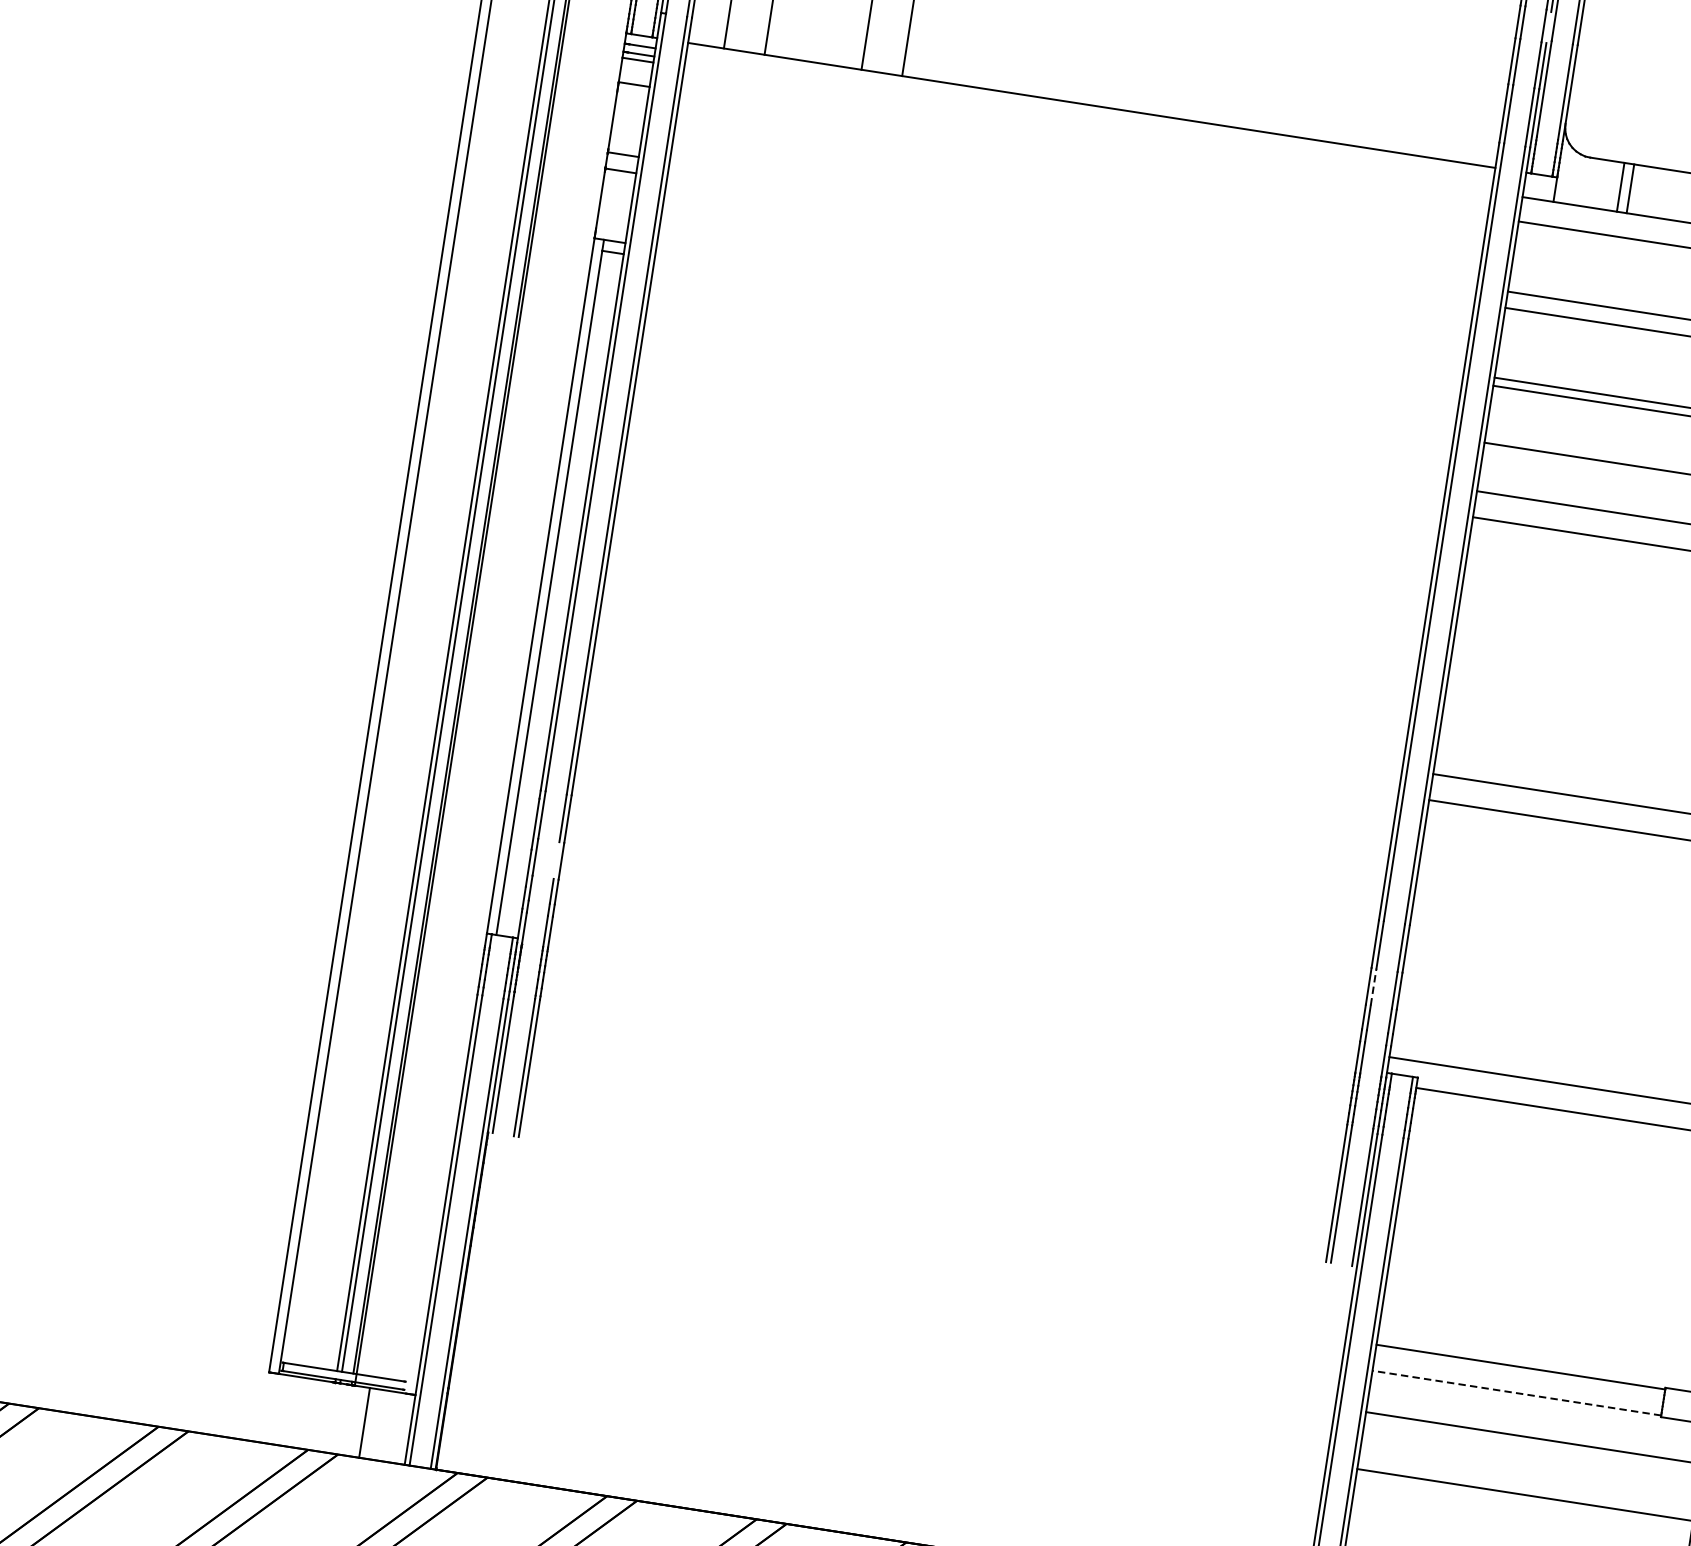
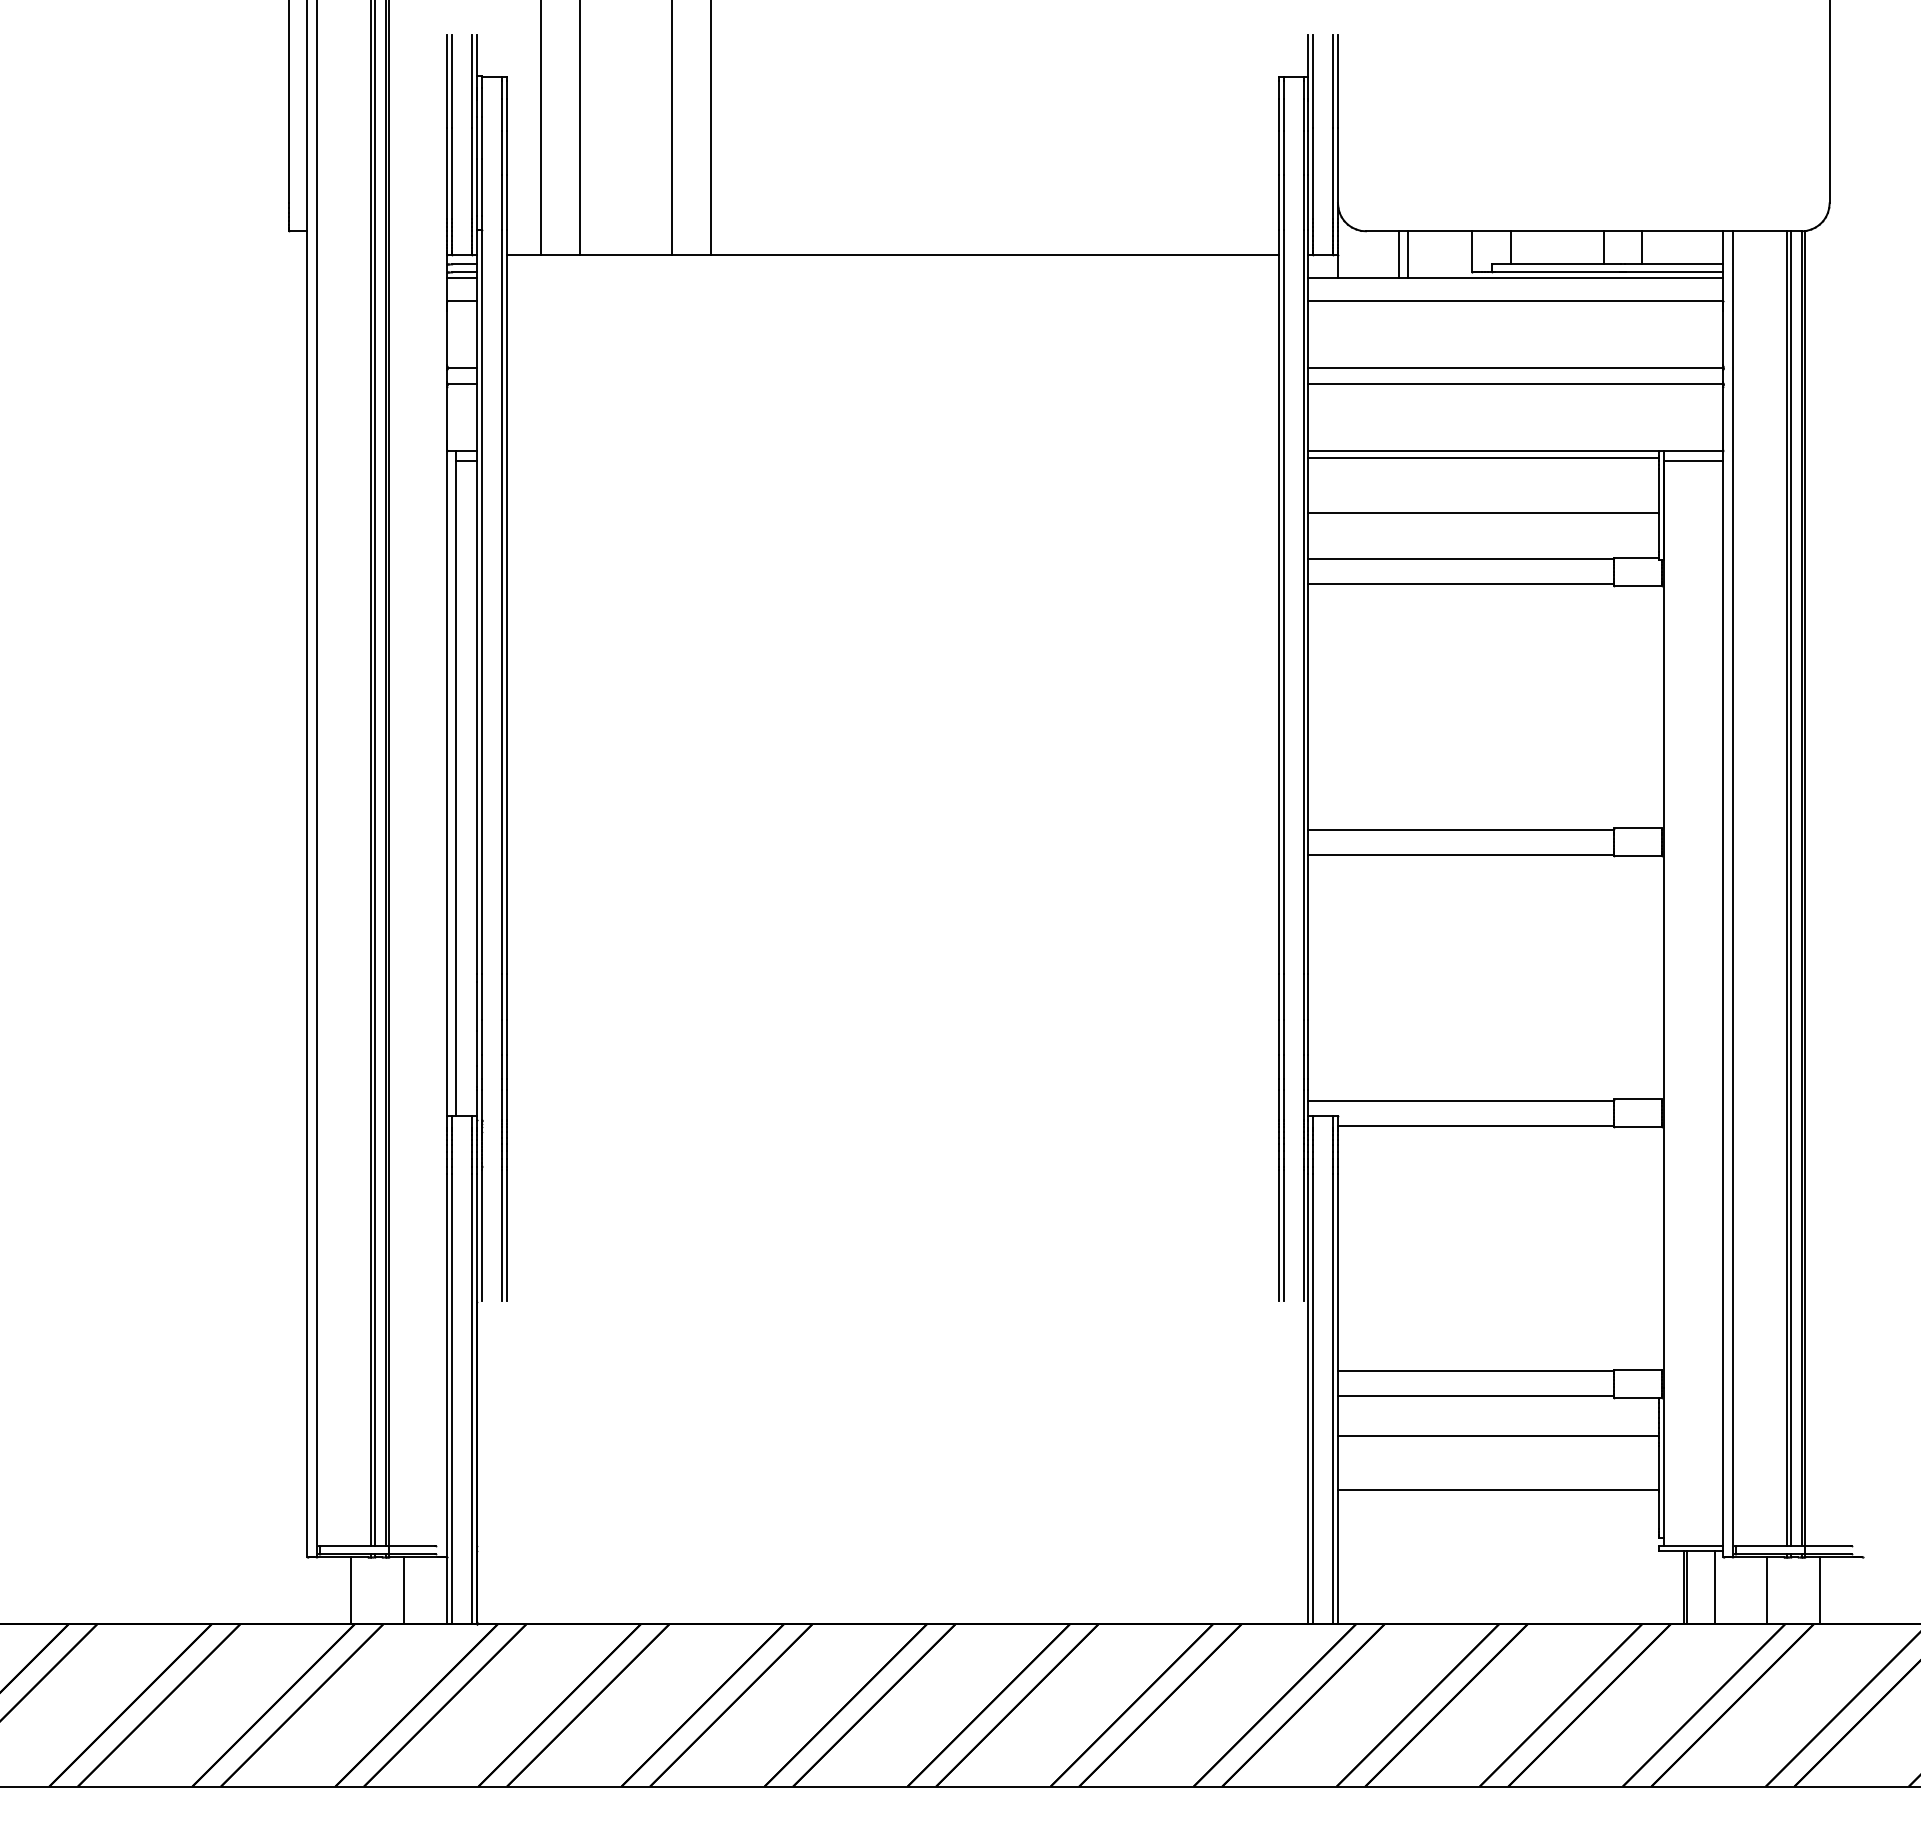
line: (1549, 26) -> (1308, 114), added
line: (556, 860) -> (501, 1037), added
line: (1373, 987) -> (1283, 1037), dashed -> solid
line: (1516, 1393) -> (1475, 1396), dashed -> solid
line: (308, 1414) -> (350, 1590), added

